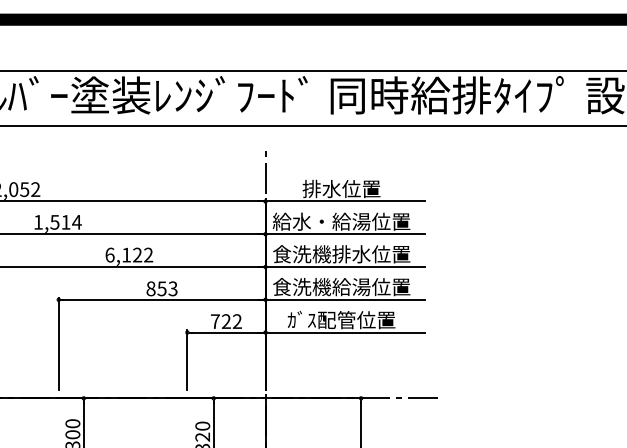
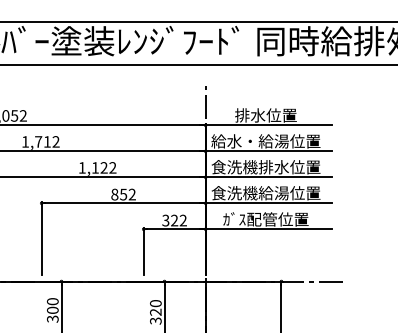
text: (65, 221) -> (46, 141), 1,514 -> 1,712
text: (109, 254) -> (81, 167), 6,122 -> 1,122
text: (172, 289) -> (131, 195), 853 -> 852
text: (214, 321) -> (165, 220), 722 -> 322

